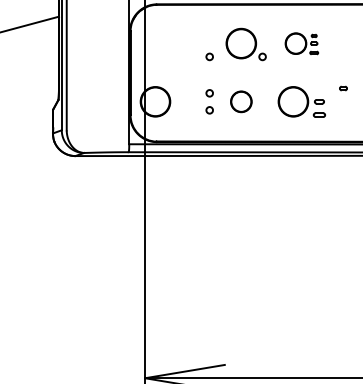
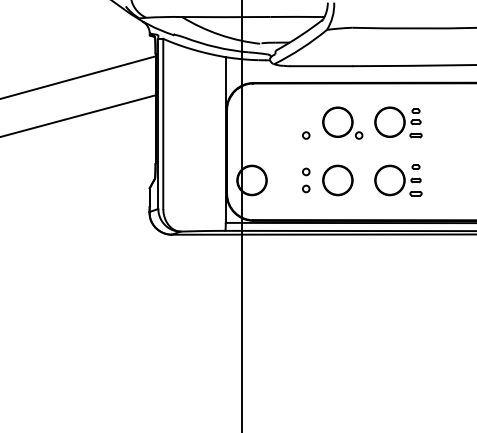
part: (301, 43) -> (398, 122), size x1.43
part: (342, 87) -> (415, 166), moved
part: (240, 101) -> (337, 180), size x1.43

